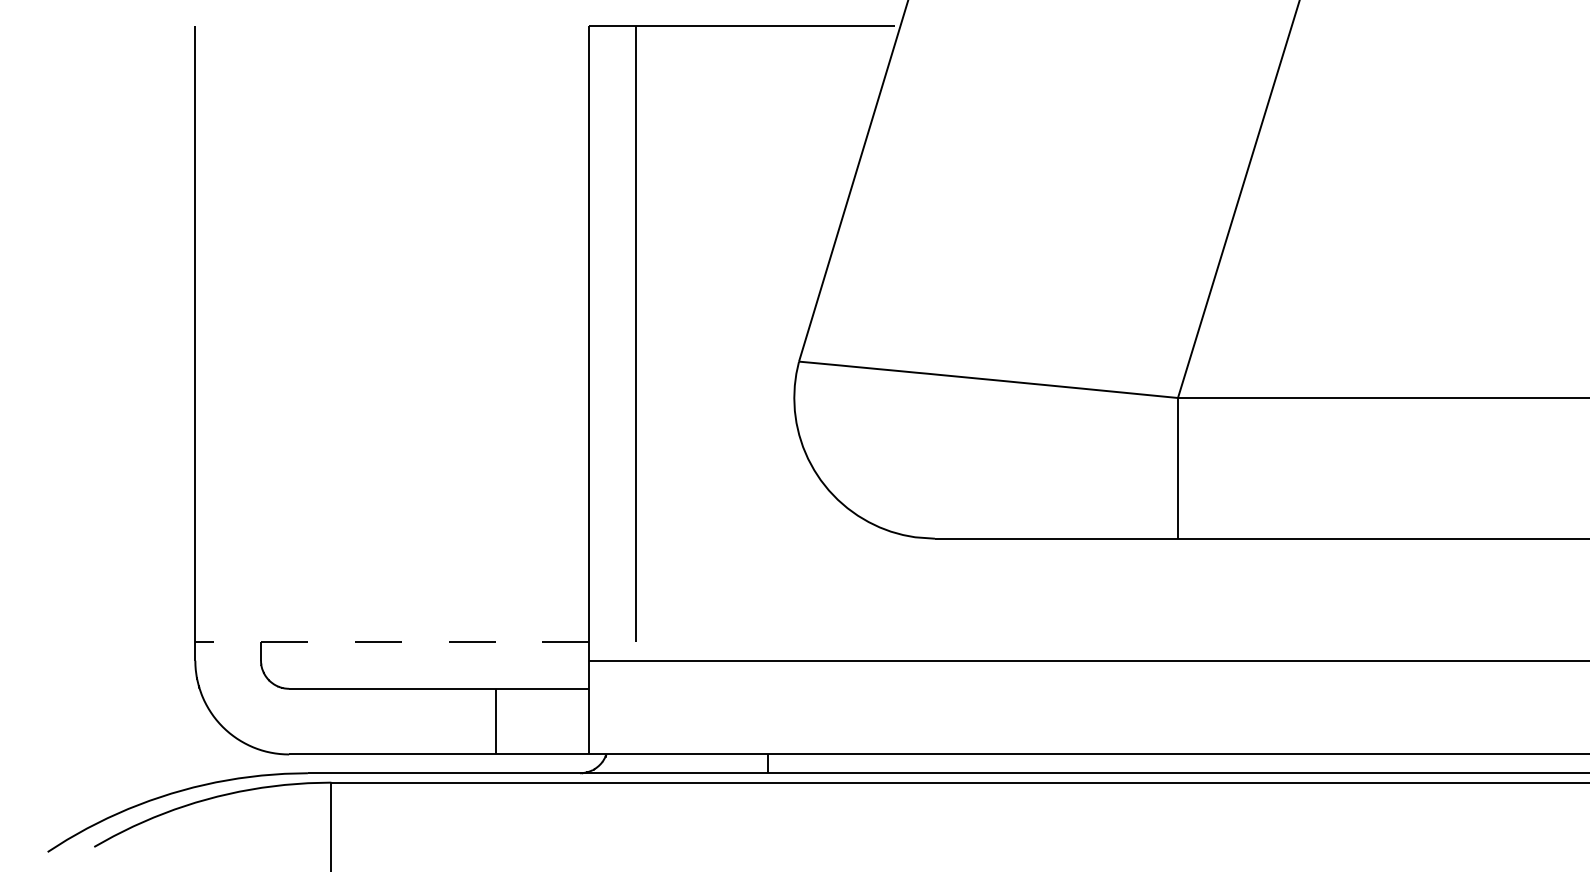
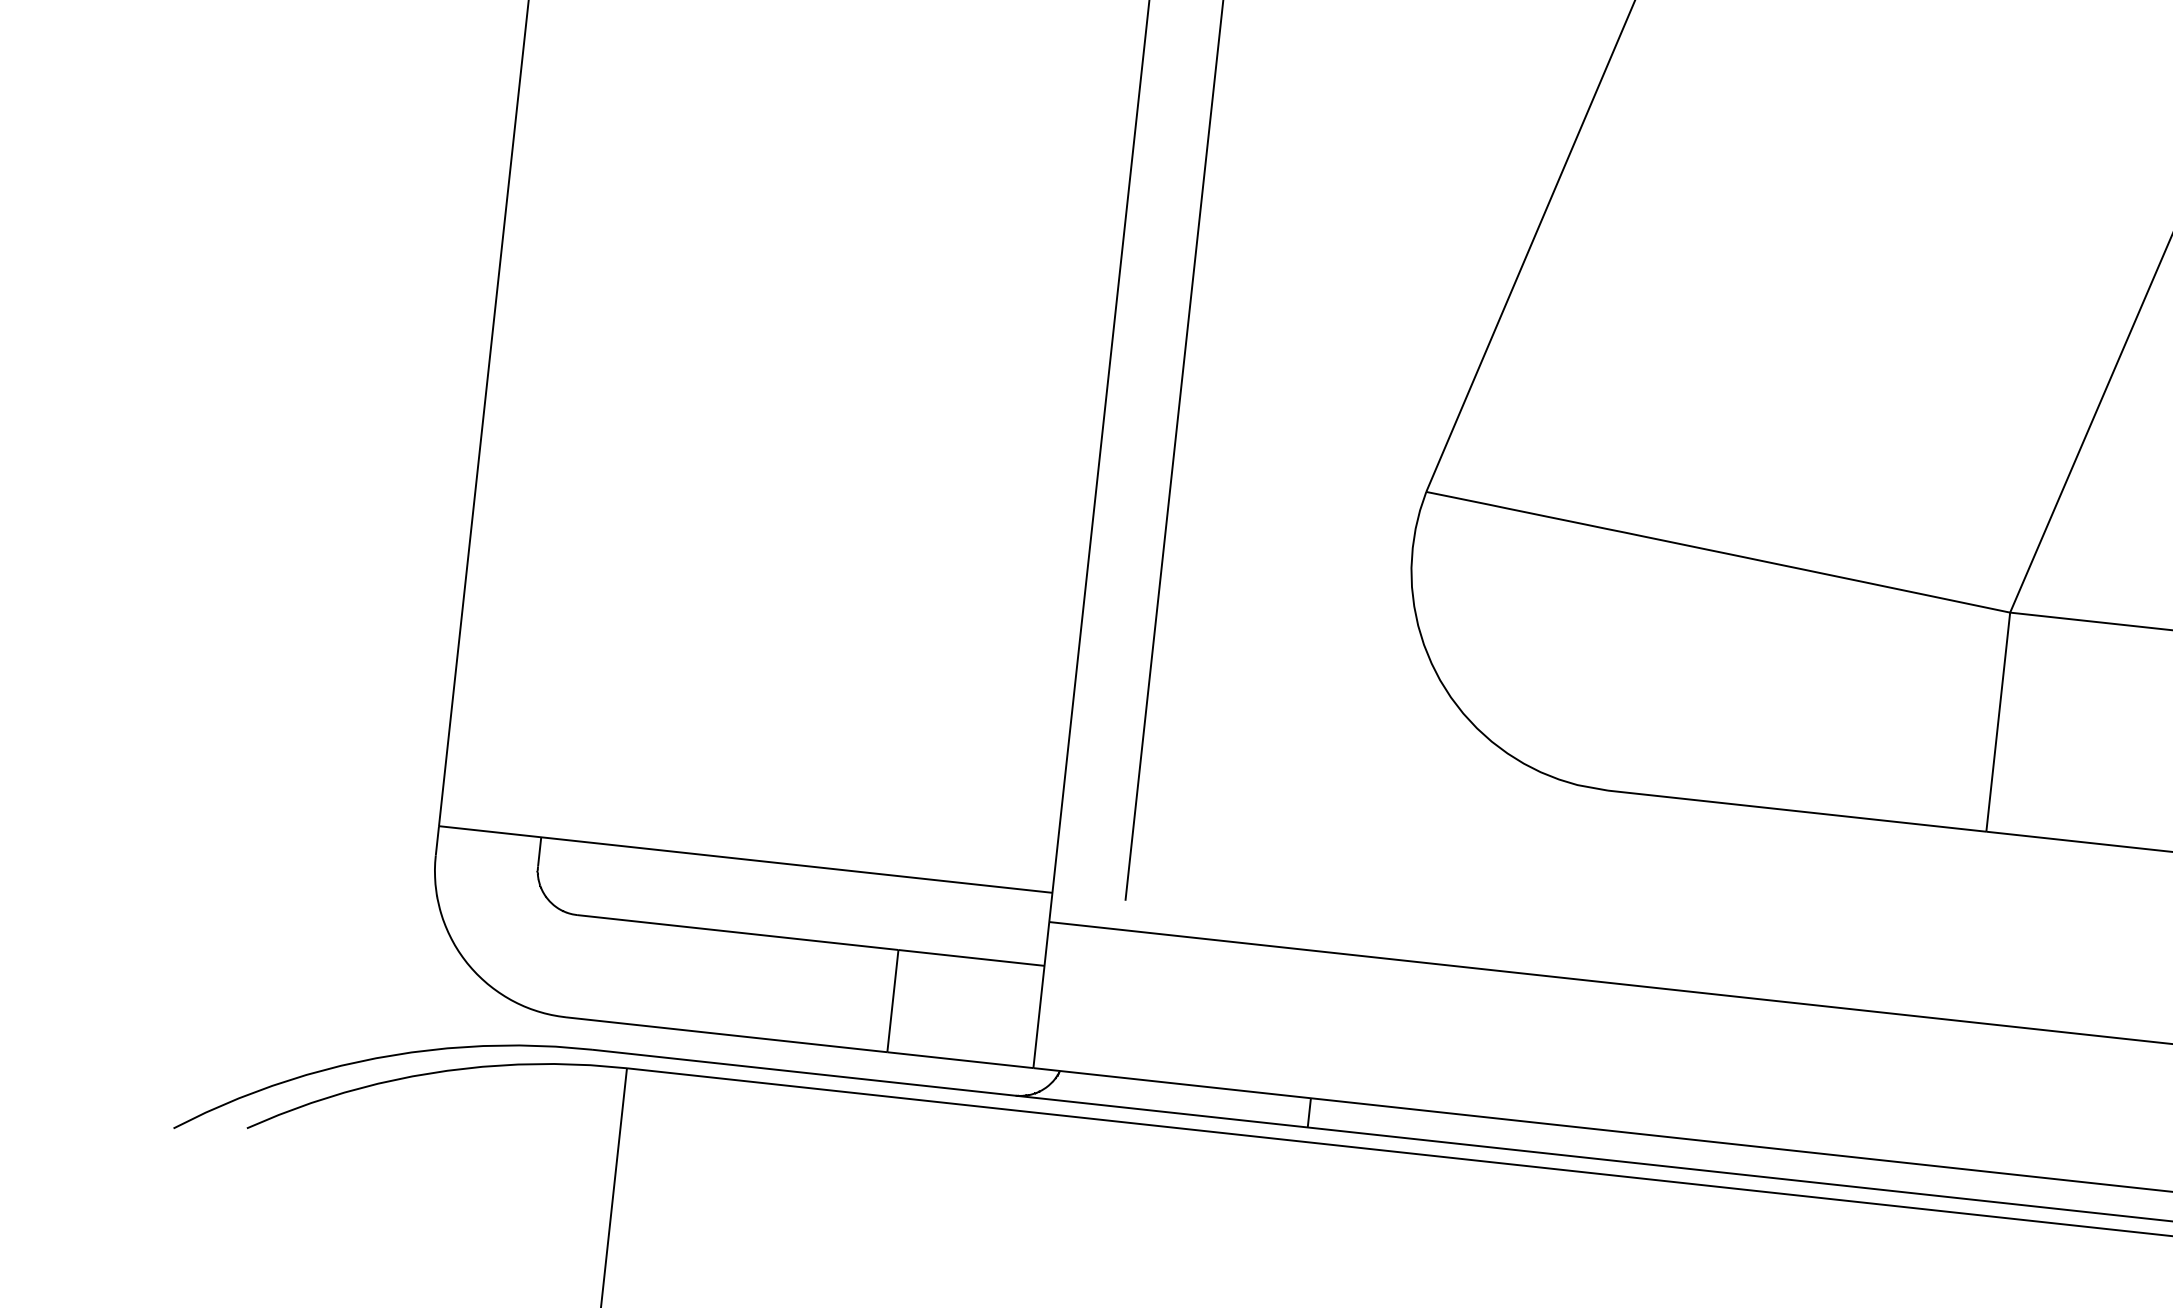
line: (391, 641) -> (744, 858), dashed -> solid

